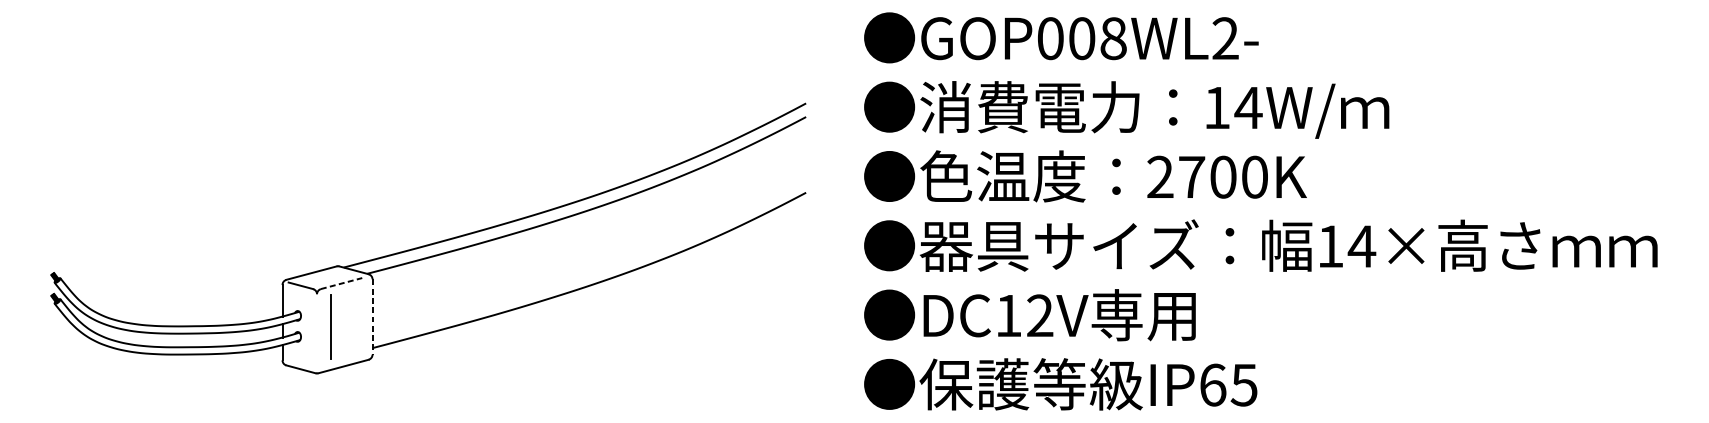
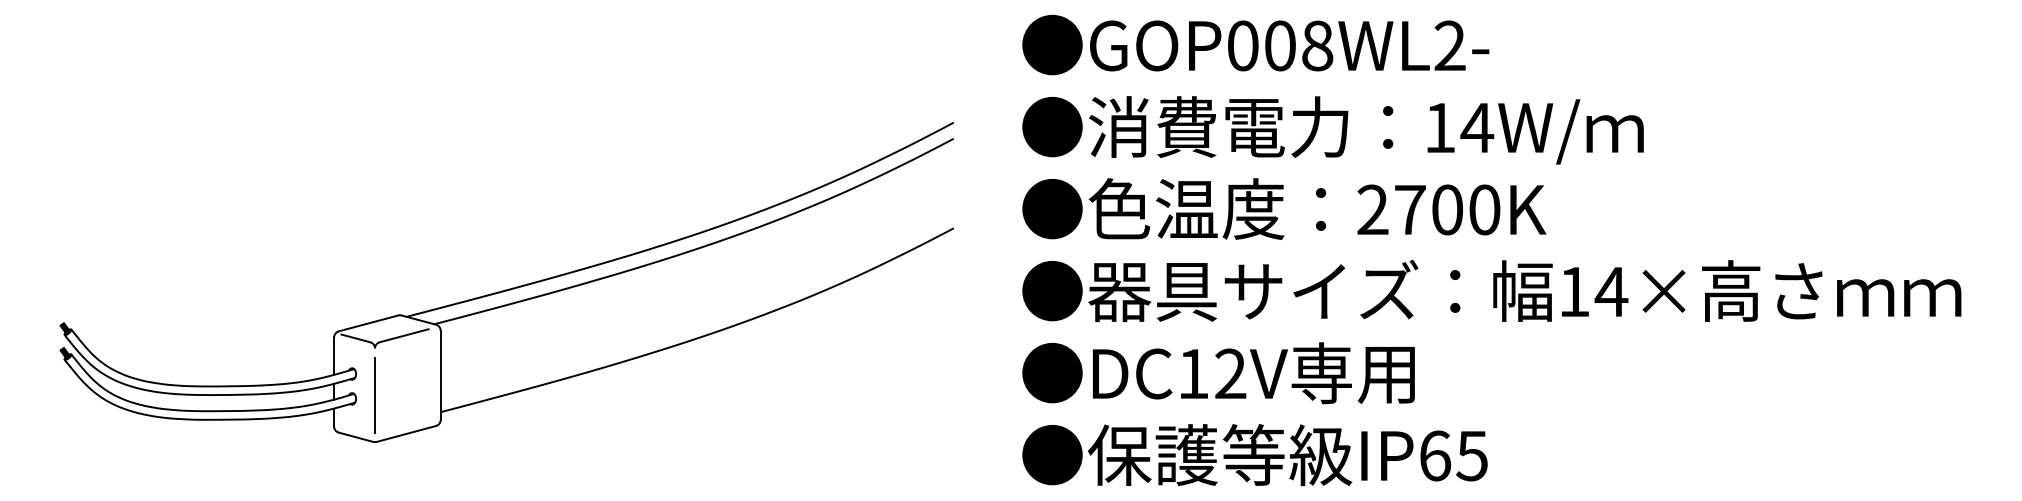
line: (341, 283) -> (404, 335), dashed -> solid
line: (372, 317) -> (440, 375), dashed -> solid
line: (330, 327) -> (374, 395), moved

